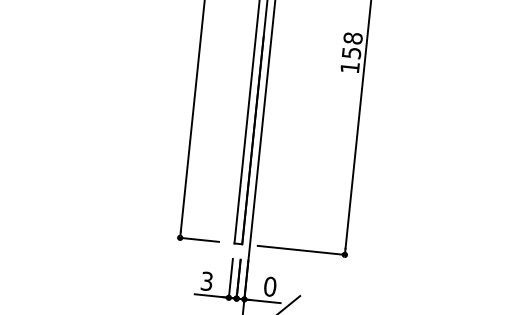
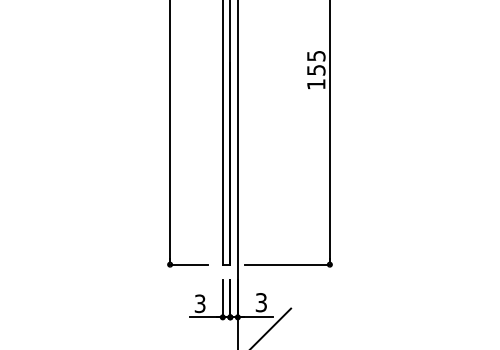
text: (353, 37) -> (316, 55), 158 -> 155
text: (270, 286) -> (261, 302), 0 -> 3

